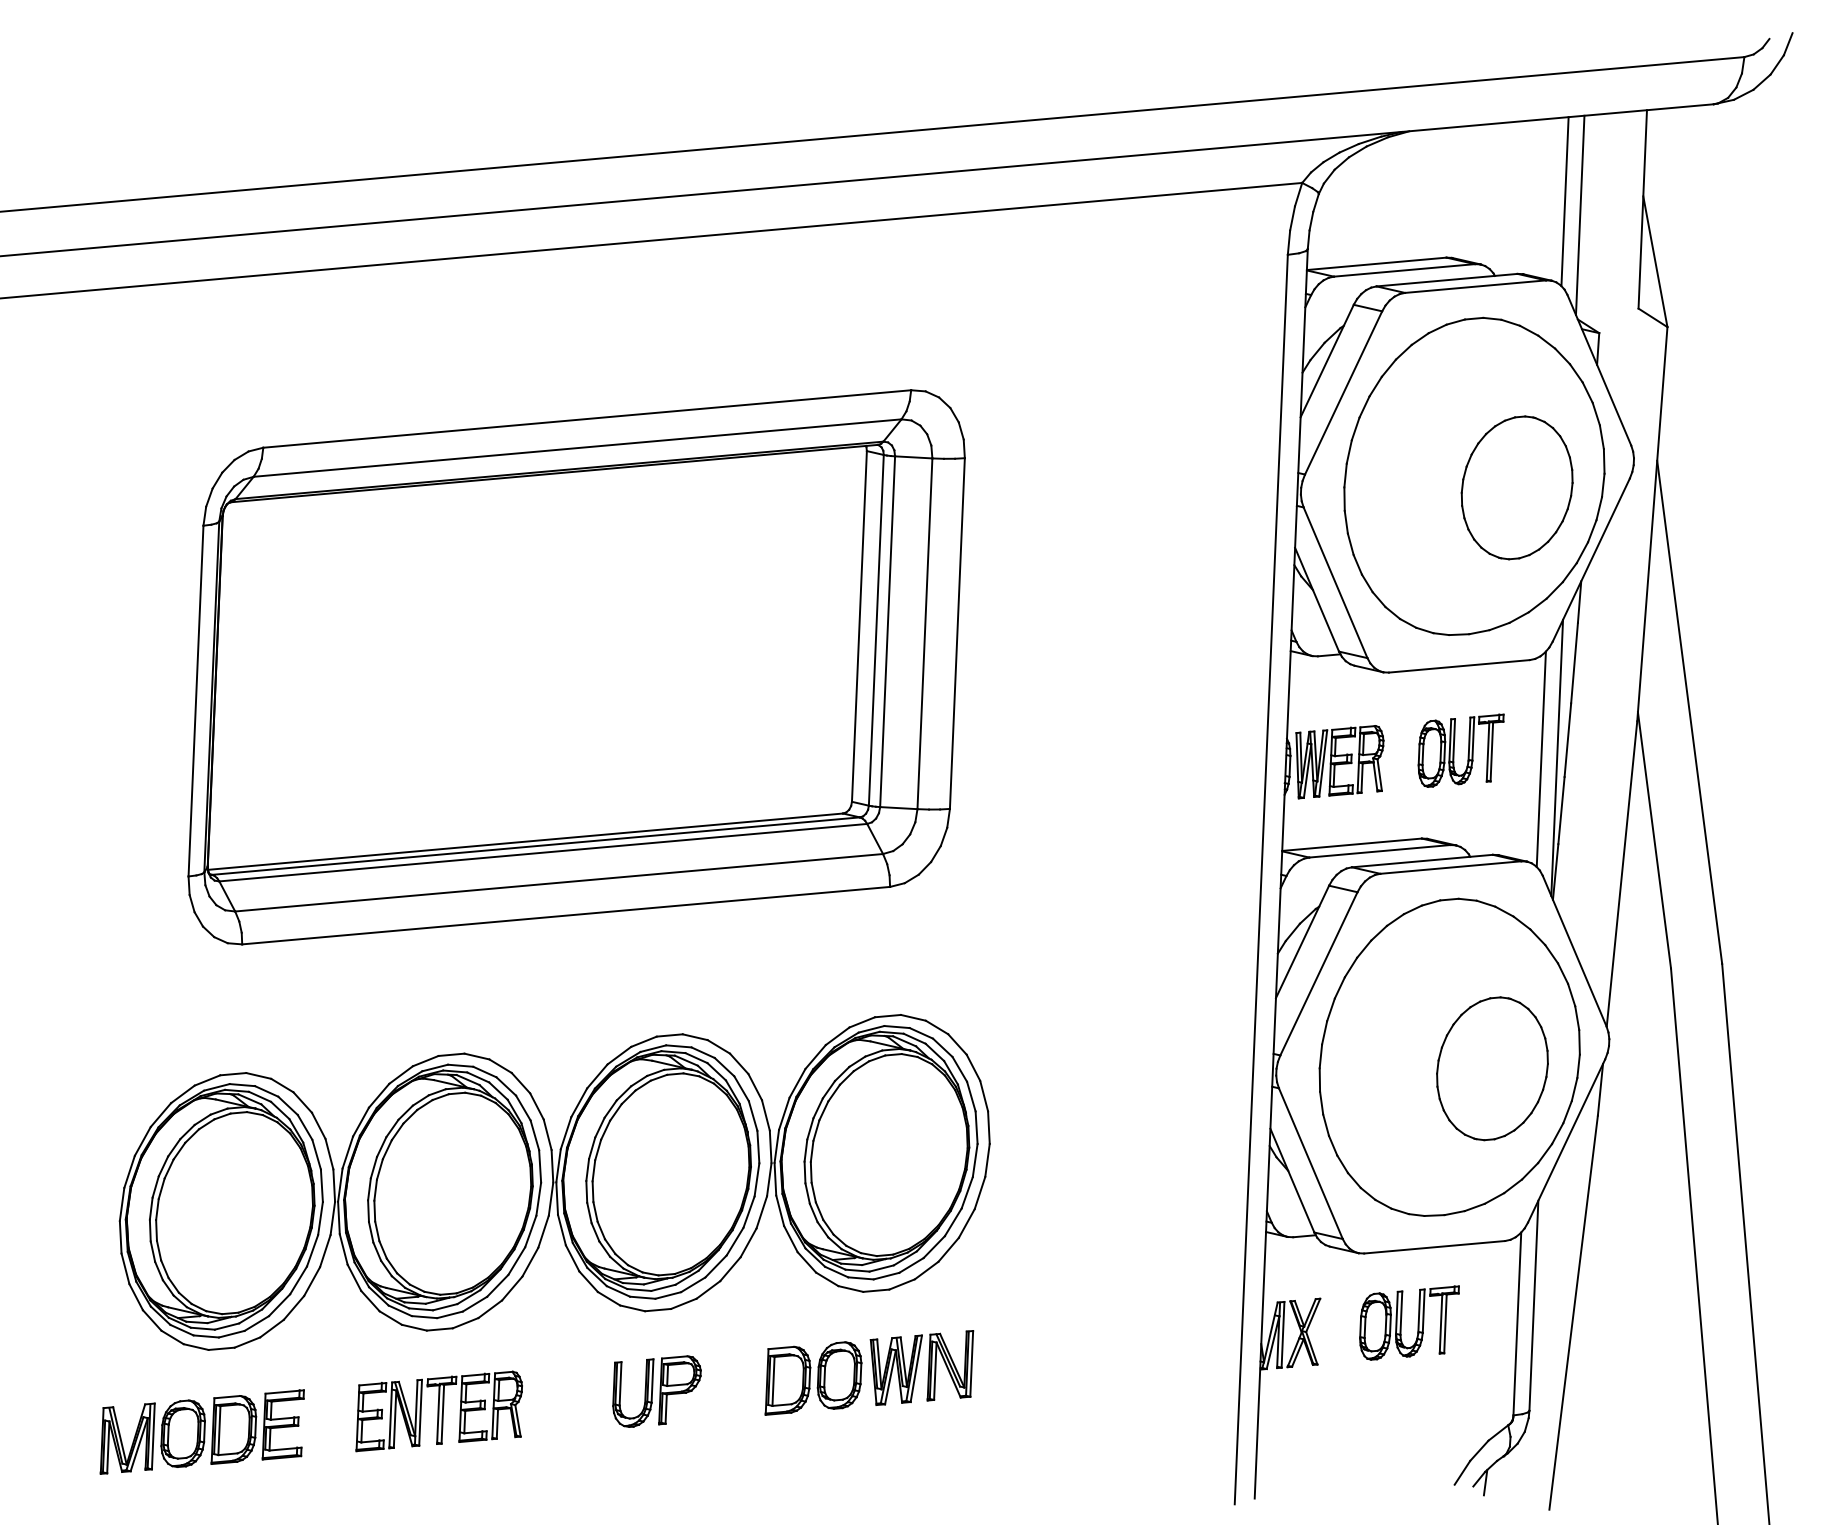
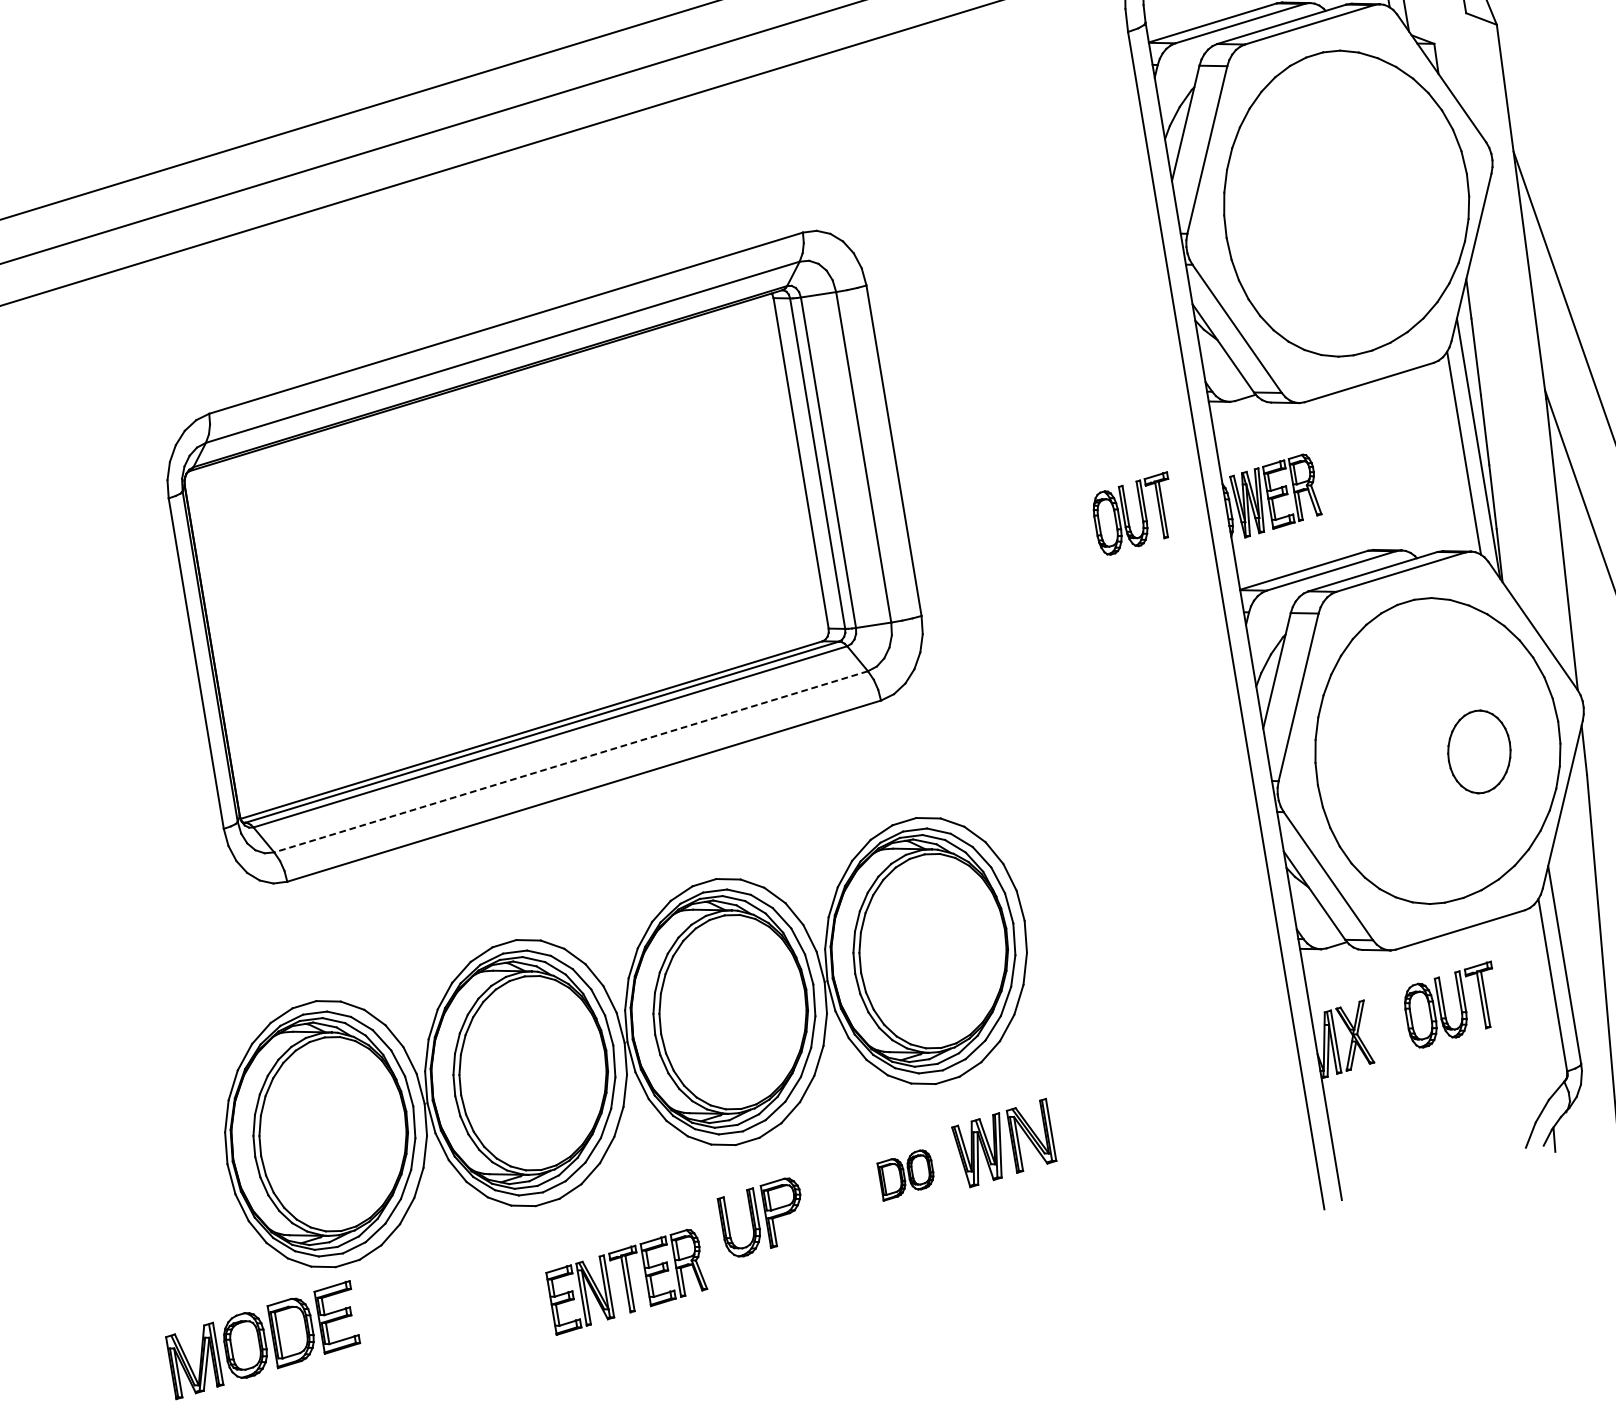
part: (1516, 487) -> (1387, 204), removed
part: (1460, 750) -> (1133, 514), moved
line: (558, 882) -> (570, 761), solid -> dashed
part: (1492, 1068) -> (1479, 751), size x0.6
part: (813, 1378) -> (906, 1174), size x0.6
part: (438, 1411) -> (625, 1281), moved
part: (201, 1431) -> (262, 1339), moved

